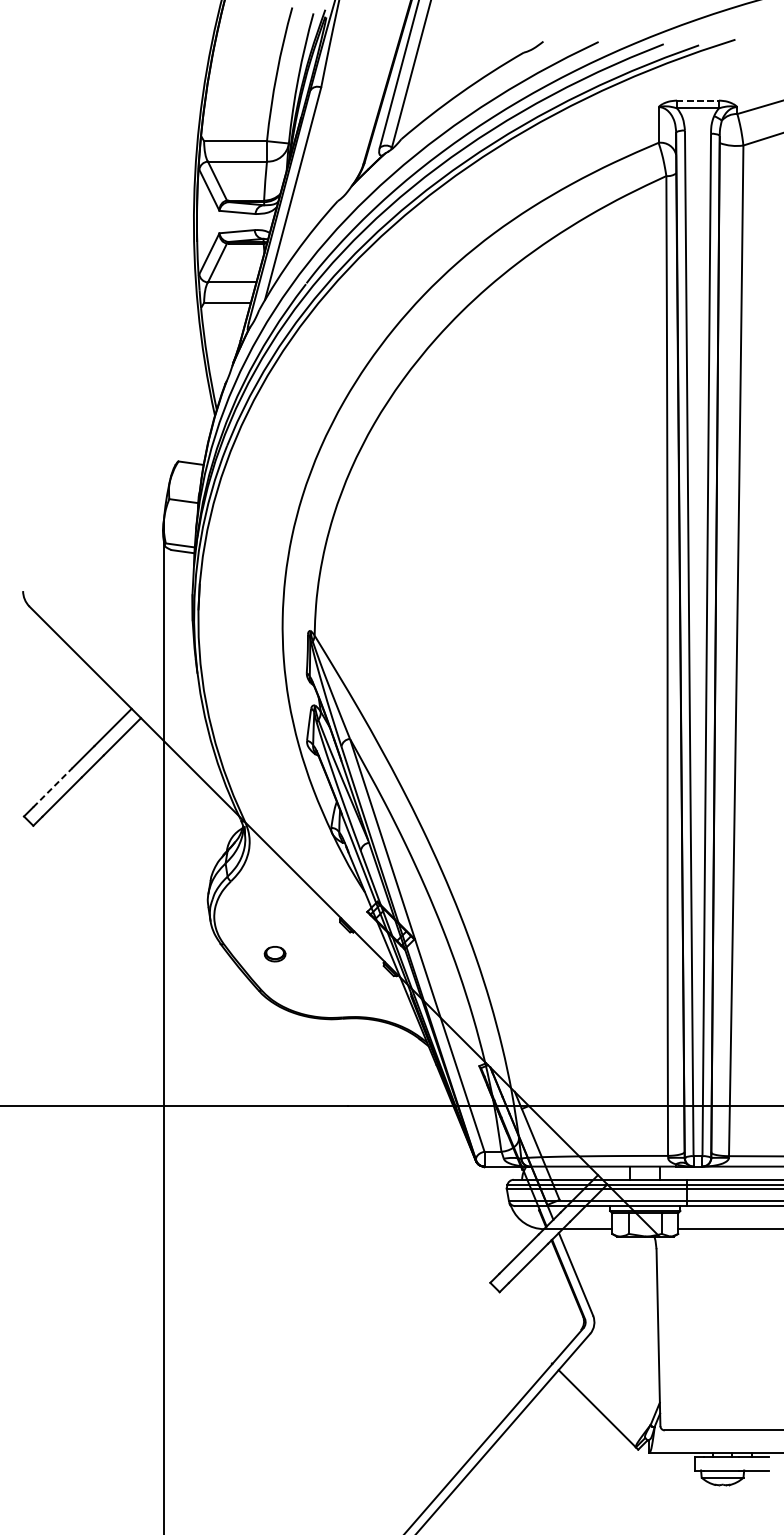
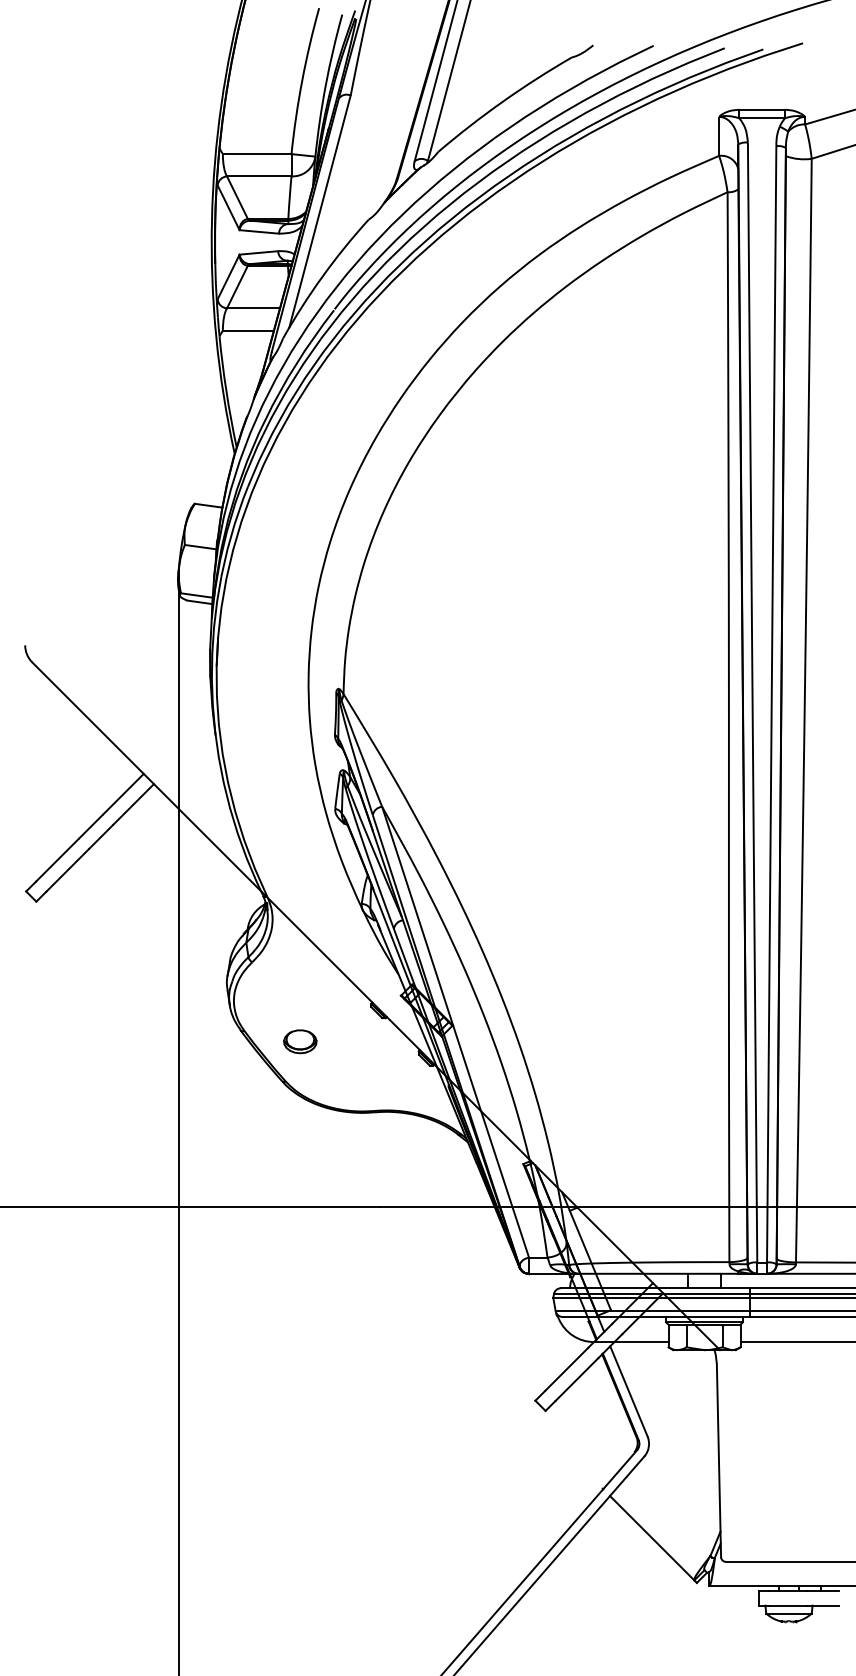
line: (698, 100) -> (762, 109), dashed -> solid
line: (52, 787) -> (57, 859), dashed -> solid
part: (275, 953) -> (300, 1041), size x1.43

